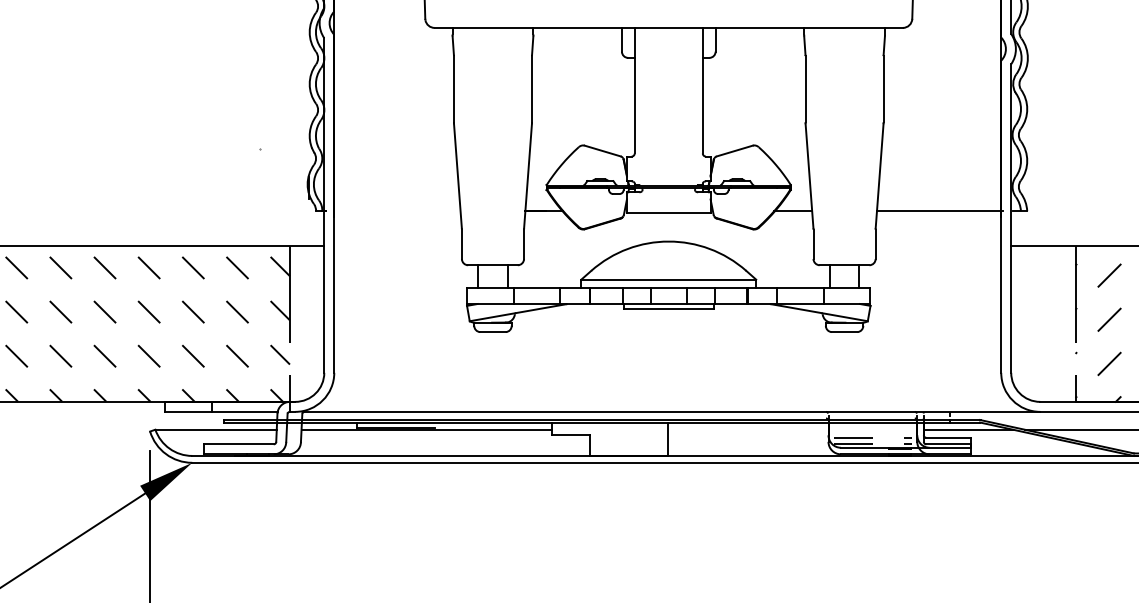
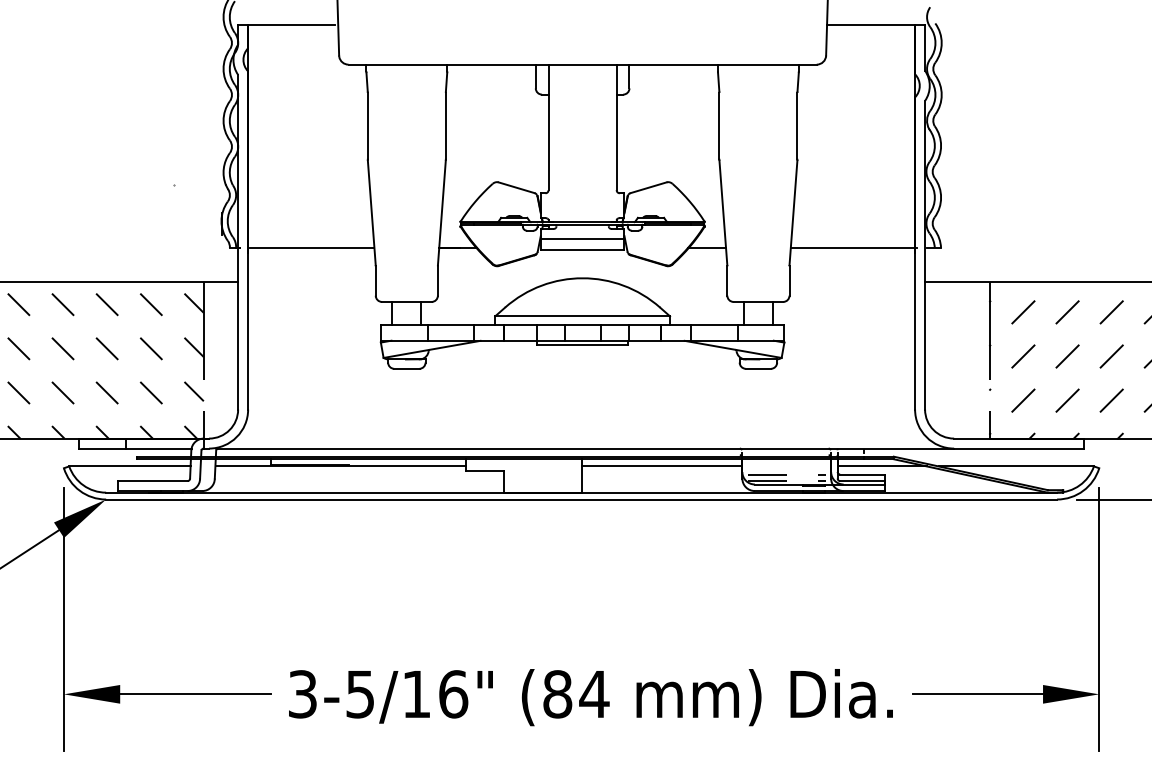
line: (668, 201) -> (582, 238), added
line: (397, 210) -> (311, 247), added
line: (747, 429) -> (661, 466), added

